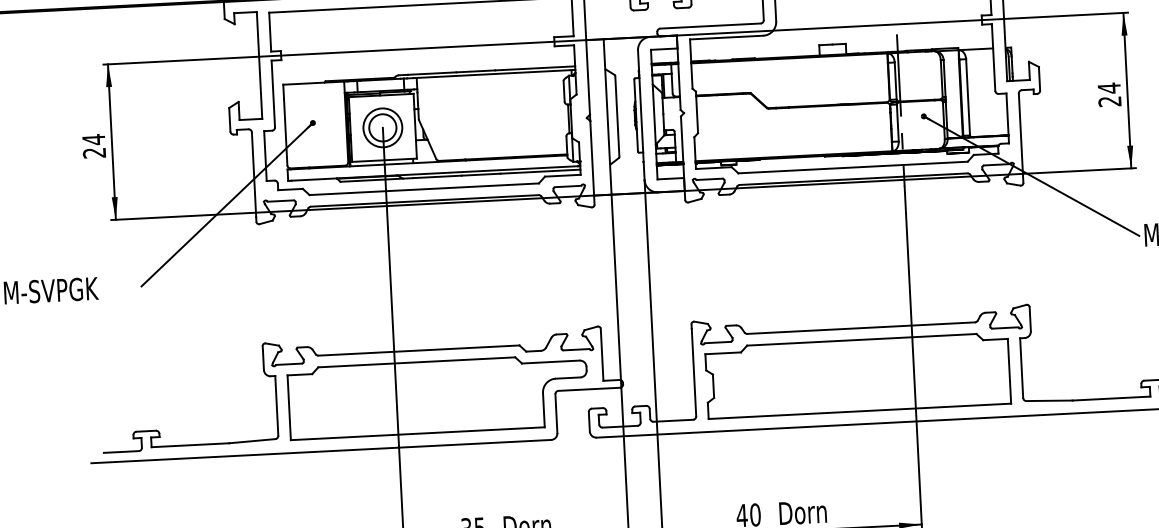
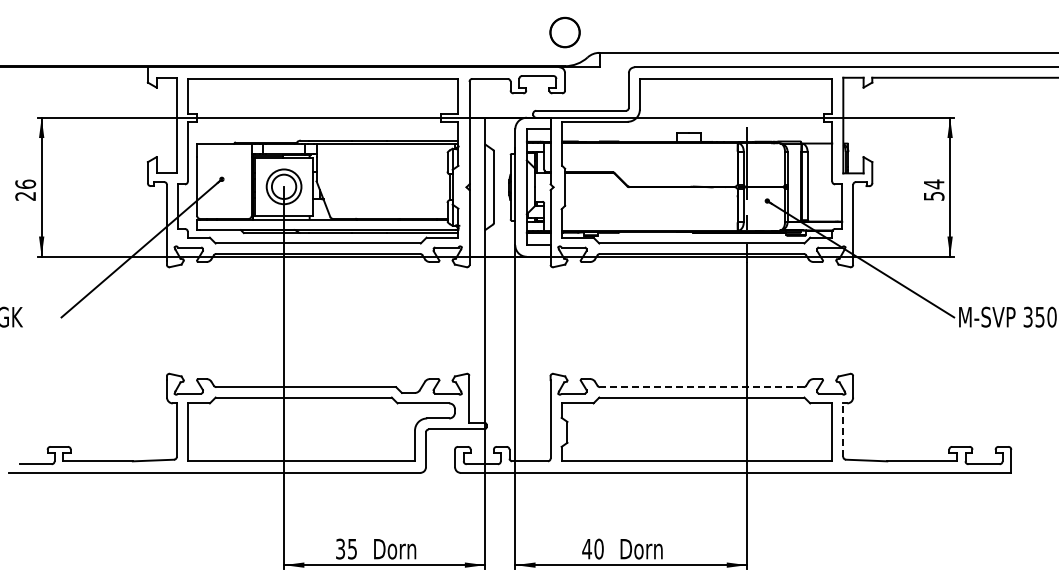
text: (1109, 101) -> (933, 196), 24 -> 54
text: (93, 139) -> (25, 184), 24 -> 26
line: (860, 328) -> (701, 387), solid -> dashed
line: (1021, 368) -> (843, 430), solid -> dashed

